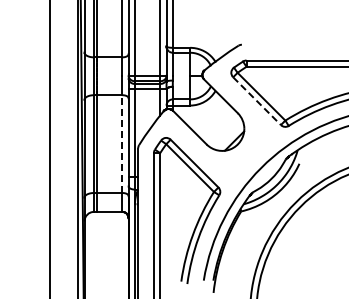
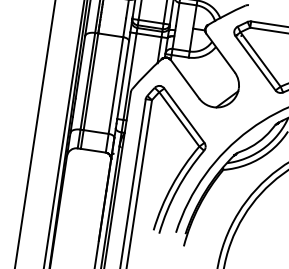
line: (257, 101) -> (255, 63), dashed -> solid
line: (122, 144) -> (115, 85), dashed -> solid

